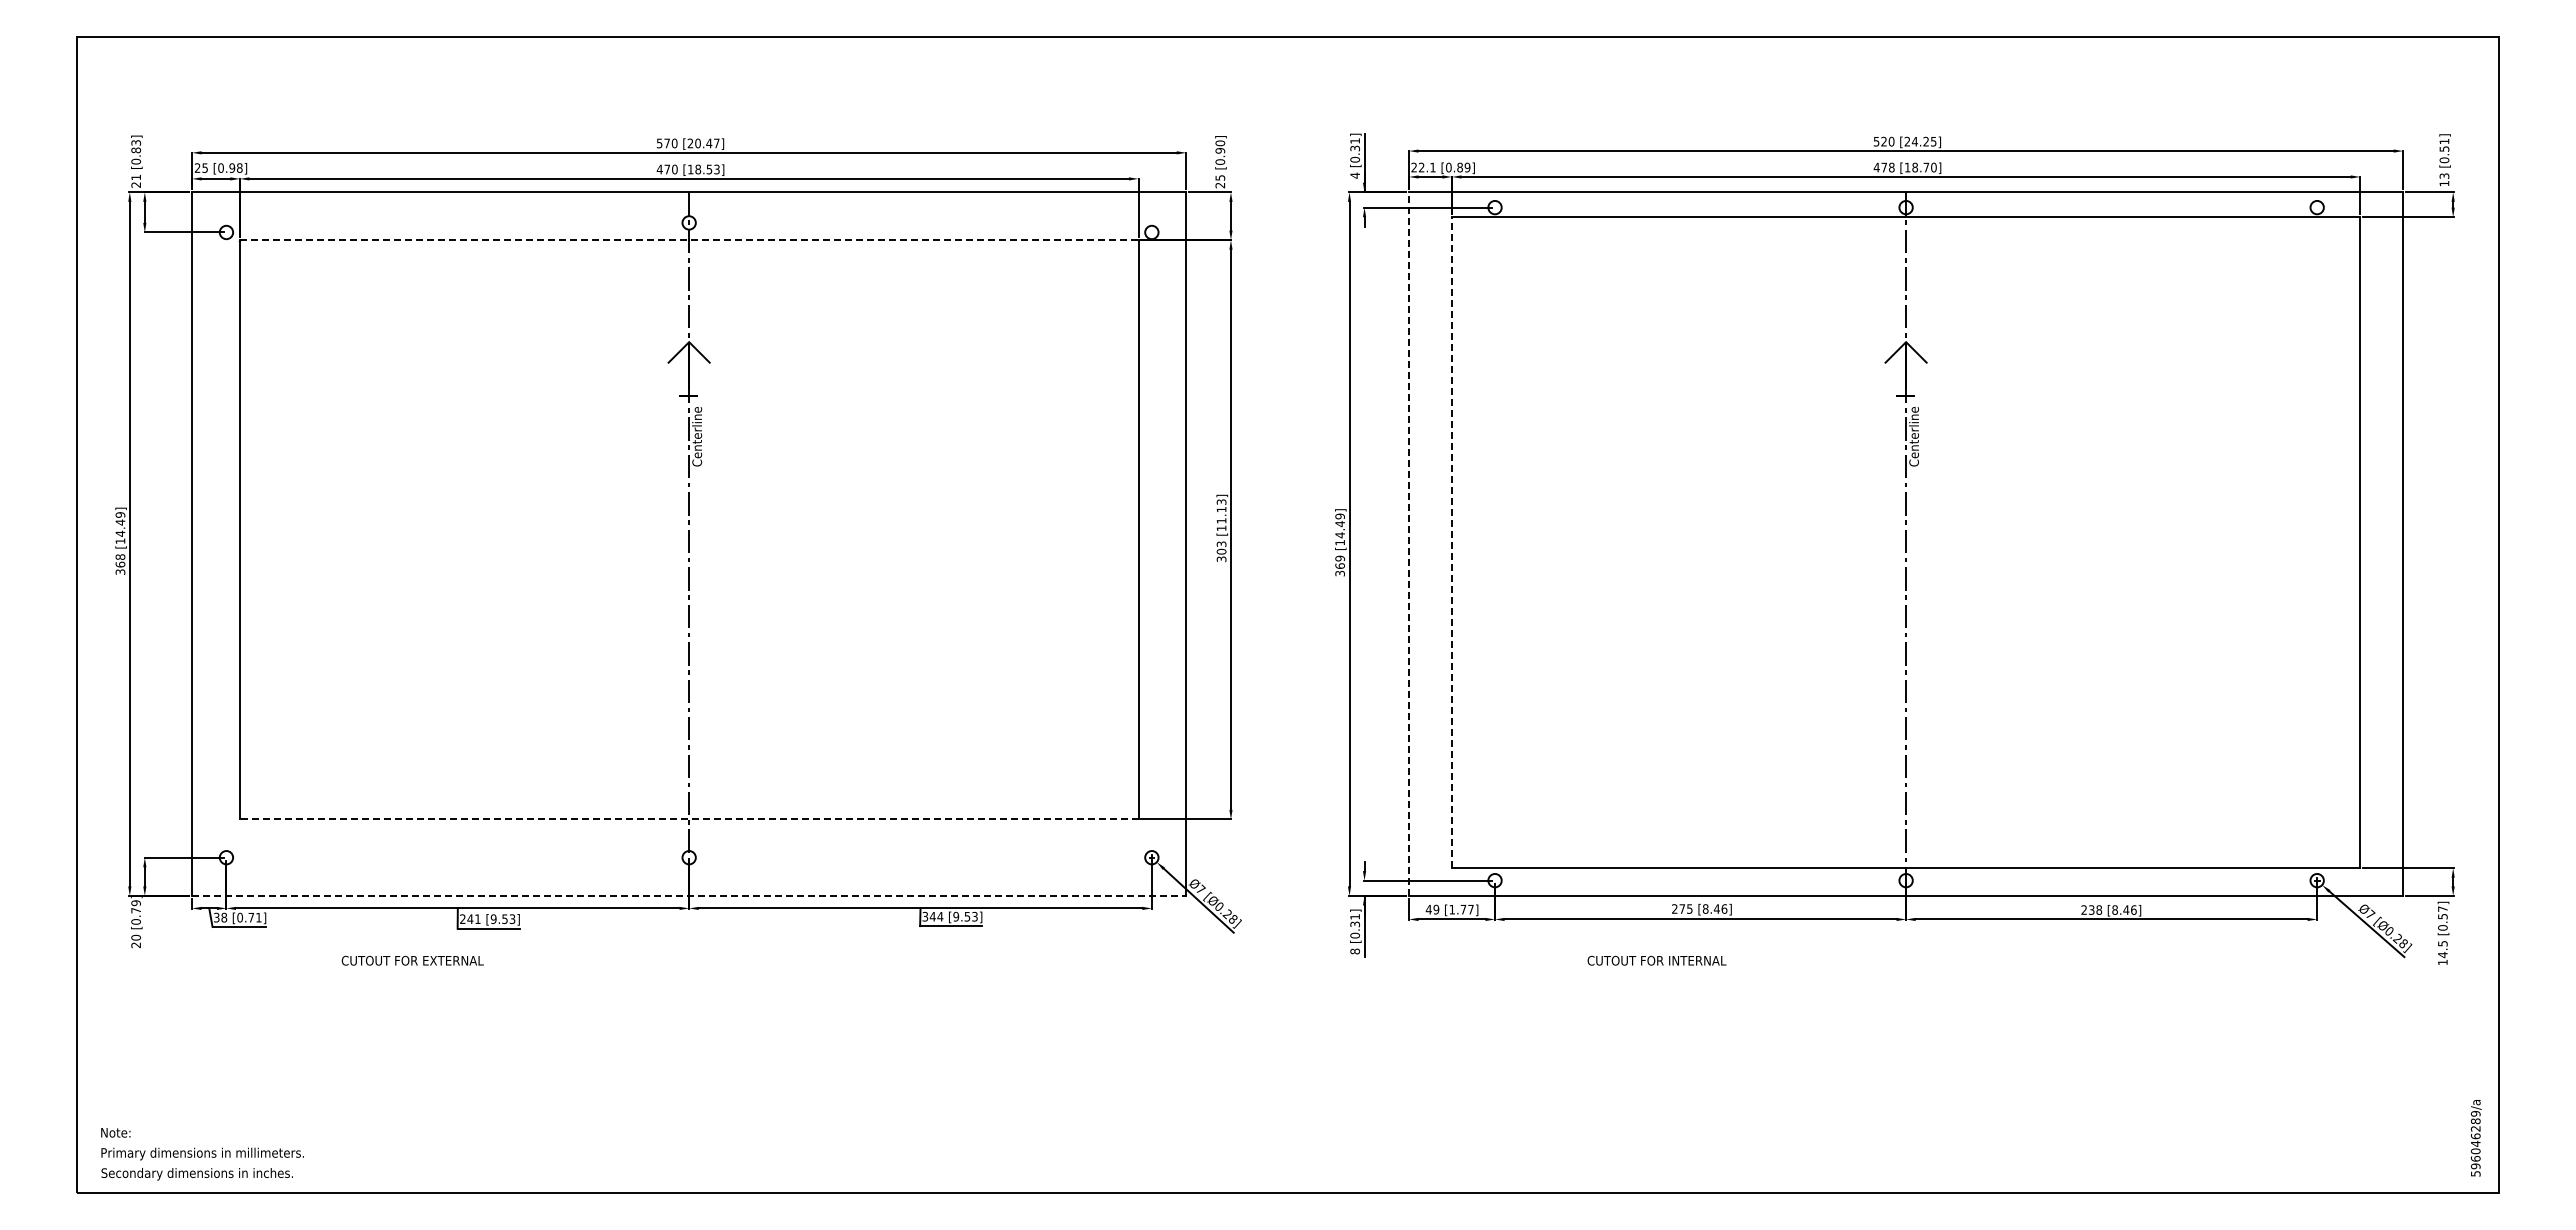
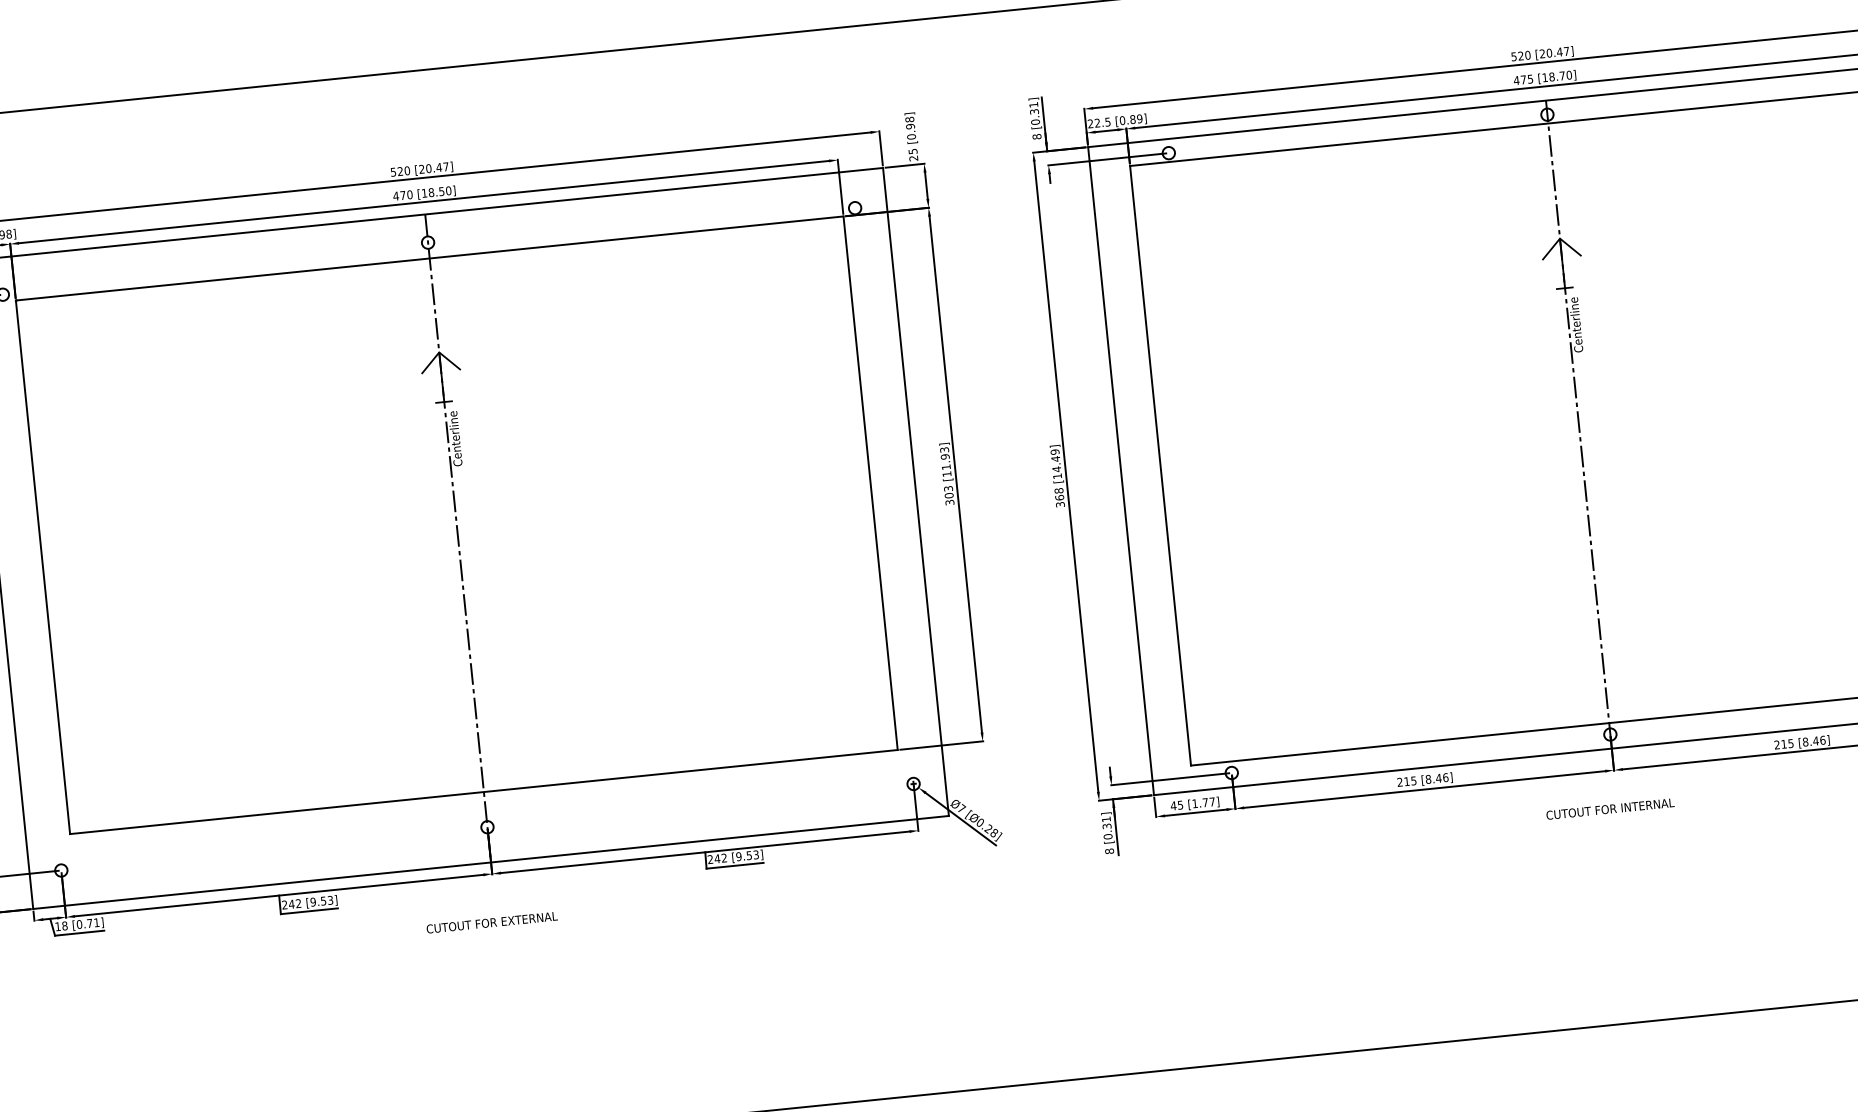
text: (1923, 141) -> (1557, 52), [24.25] -> [20.47]
text: (666, 143) -> (399, 171), 570 -> 520
text: (1219, 143) -> (909, 119), [0.90] -> [0.98]
text: (1432, 167) -> (1107, 122), 22.1 -> 22.5
text: (1891, 167) -> (1530, 79), 478 -> 475
text: (716, 169) -> (448, 190), [18.53] -> [18.50]
text: (1355, 175) -> (1037, 136), 4 -> 8
line: (689, 240) -> (430, 258), dashed -> solid
text: (1221, 509) -> (945, 456), [11.13] -> [11.93]
line: (1452, 542) -> (1160, 465), dashed -> solid
line: (1408, 544) -> (1120, 471), dashed -> solid
text: (1339, 558) -> (1058, 490), 369 -> 368
line: (688, 819) -> (483, 792), dashed -> solid
line: (689, 895) -> (491, 862), dashed -> solid
text: (1682, 908) -> (1407, 781), 275 -> 215
text: (1436, 909) -> (1180, 805), 49 -> 45
text: (2095, 909) -> (1787, 743), 238 -> 215
text: (932, 916) -> (717, 858), 344 -> 242
text: (216, 917) -> (57, 926), 38 -> 18
text: (477, 918) -> (298, 903), 241 -> 242
text: (412, 960) -> (491, 922), moved
text: (1656, 960) -> (1609, 808), moved

